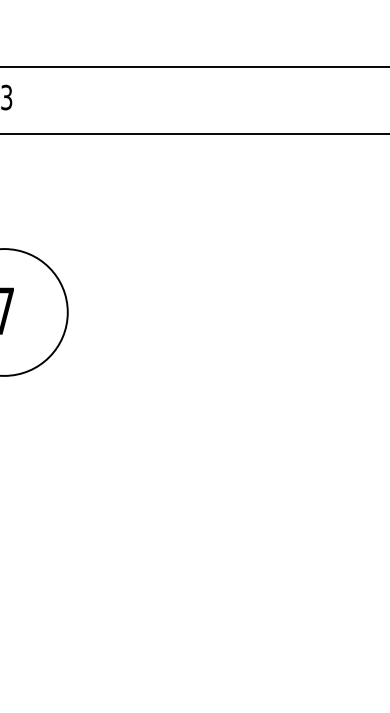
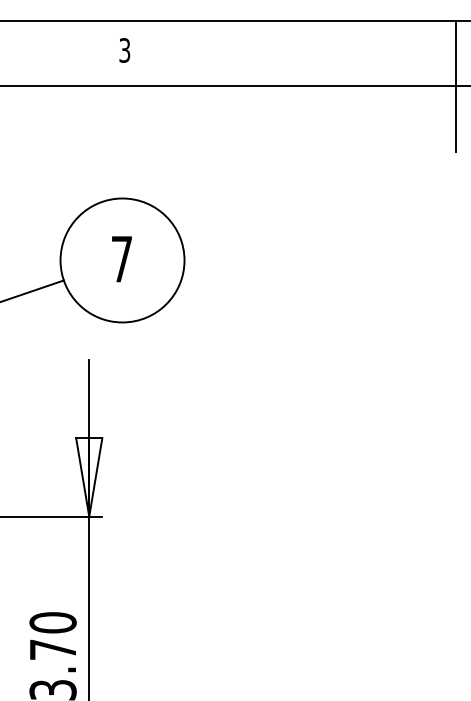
line: (345, 133) -> (455, 85), added

